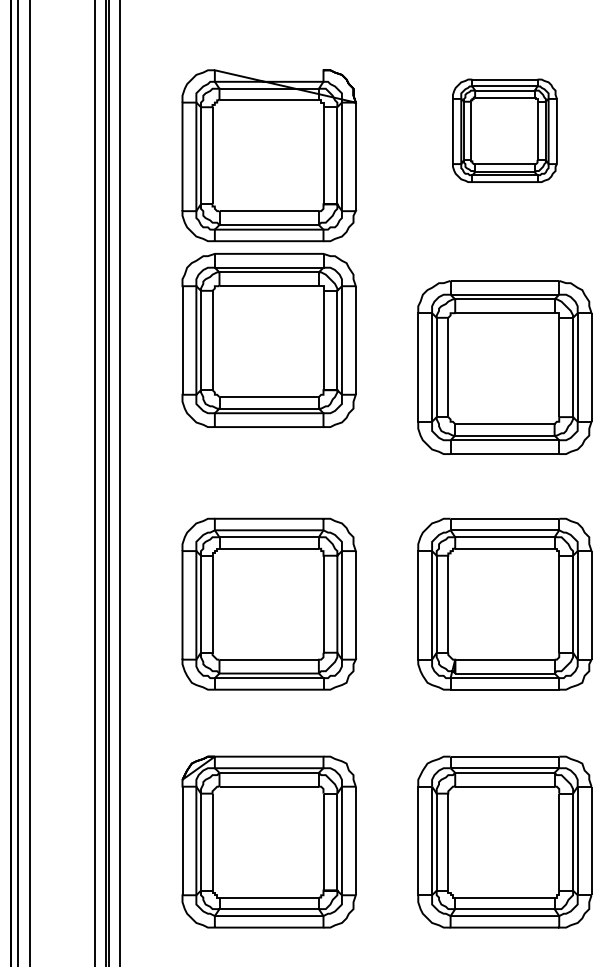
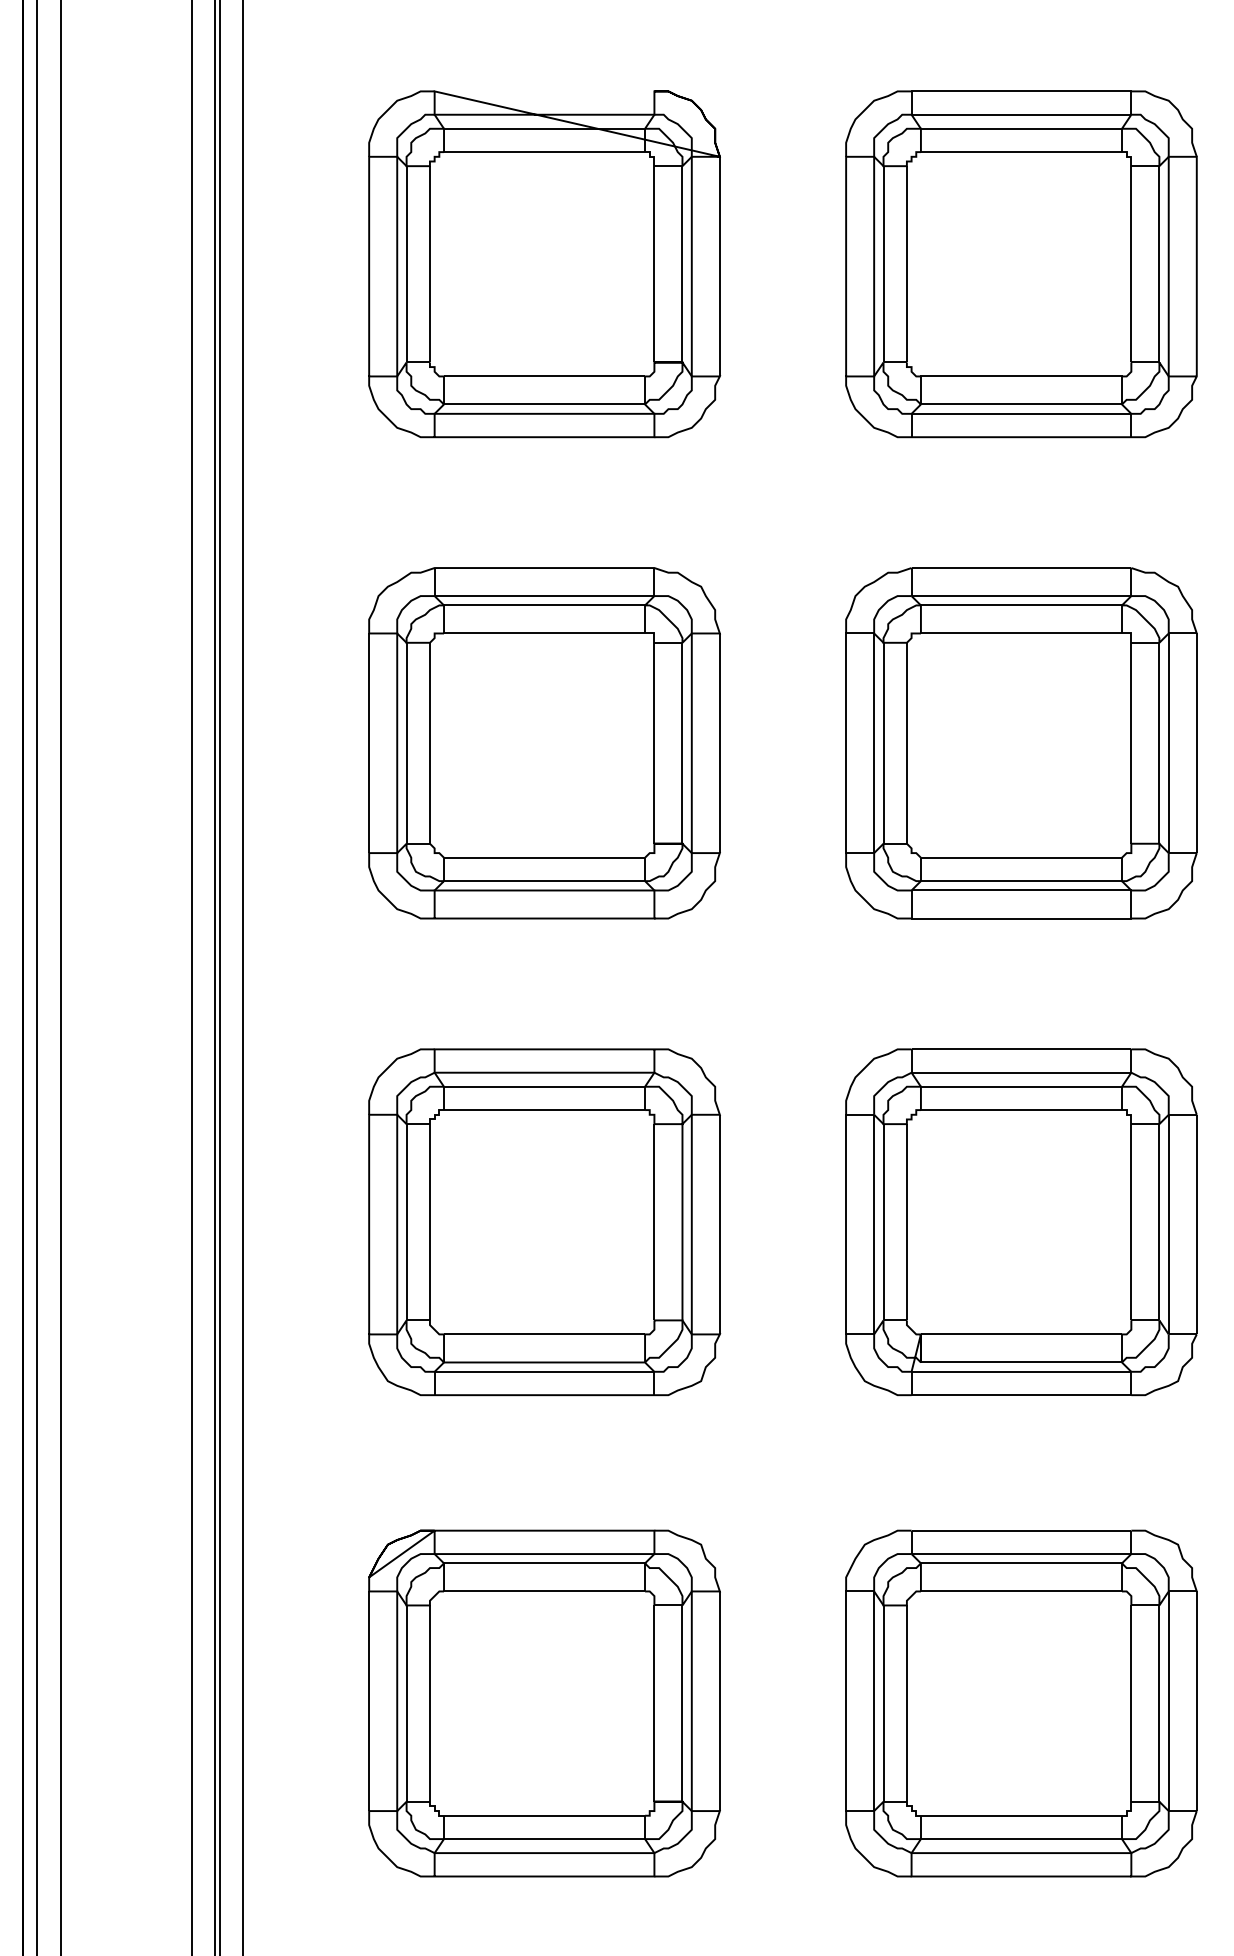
part: (504, 130) -> (1020, 263), size x1.67
part: (269, 155) -> (545, 263), moved
part: (268, 340) -> (543, 743), moved

